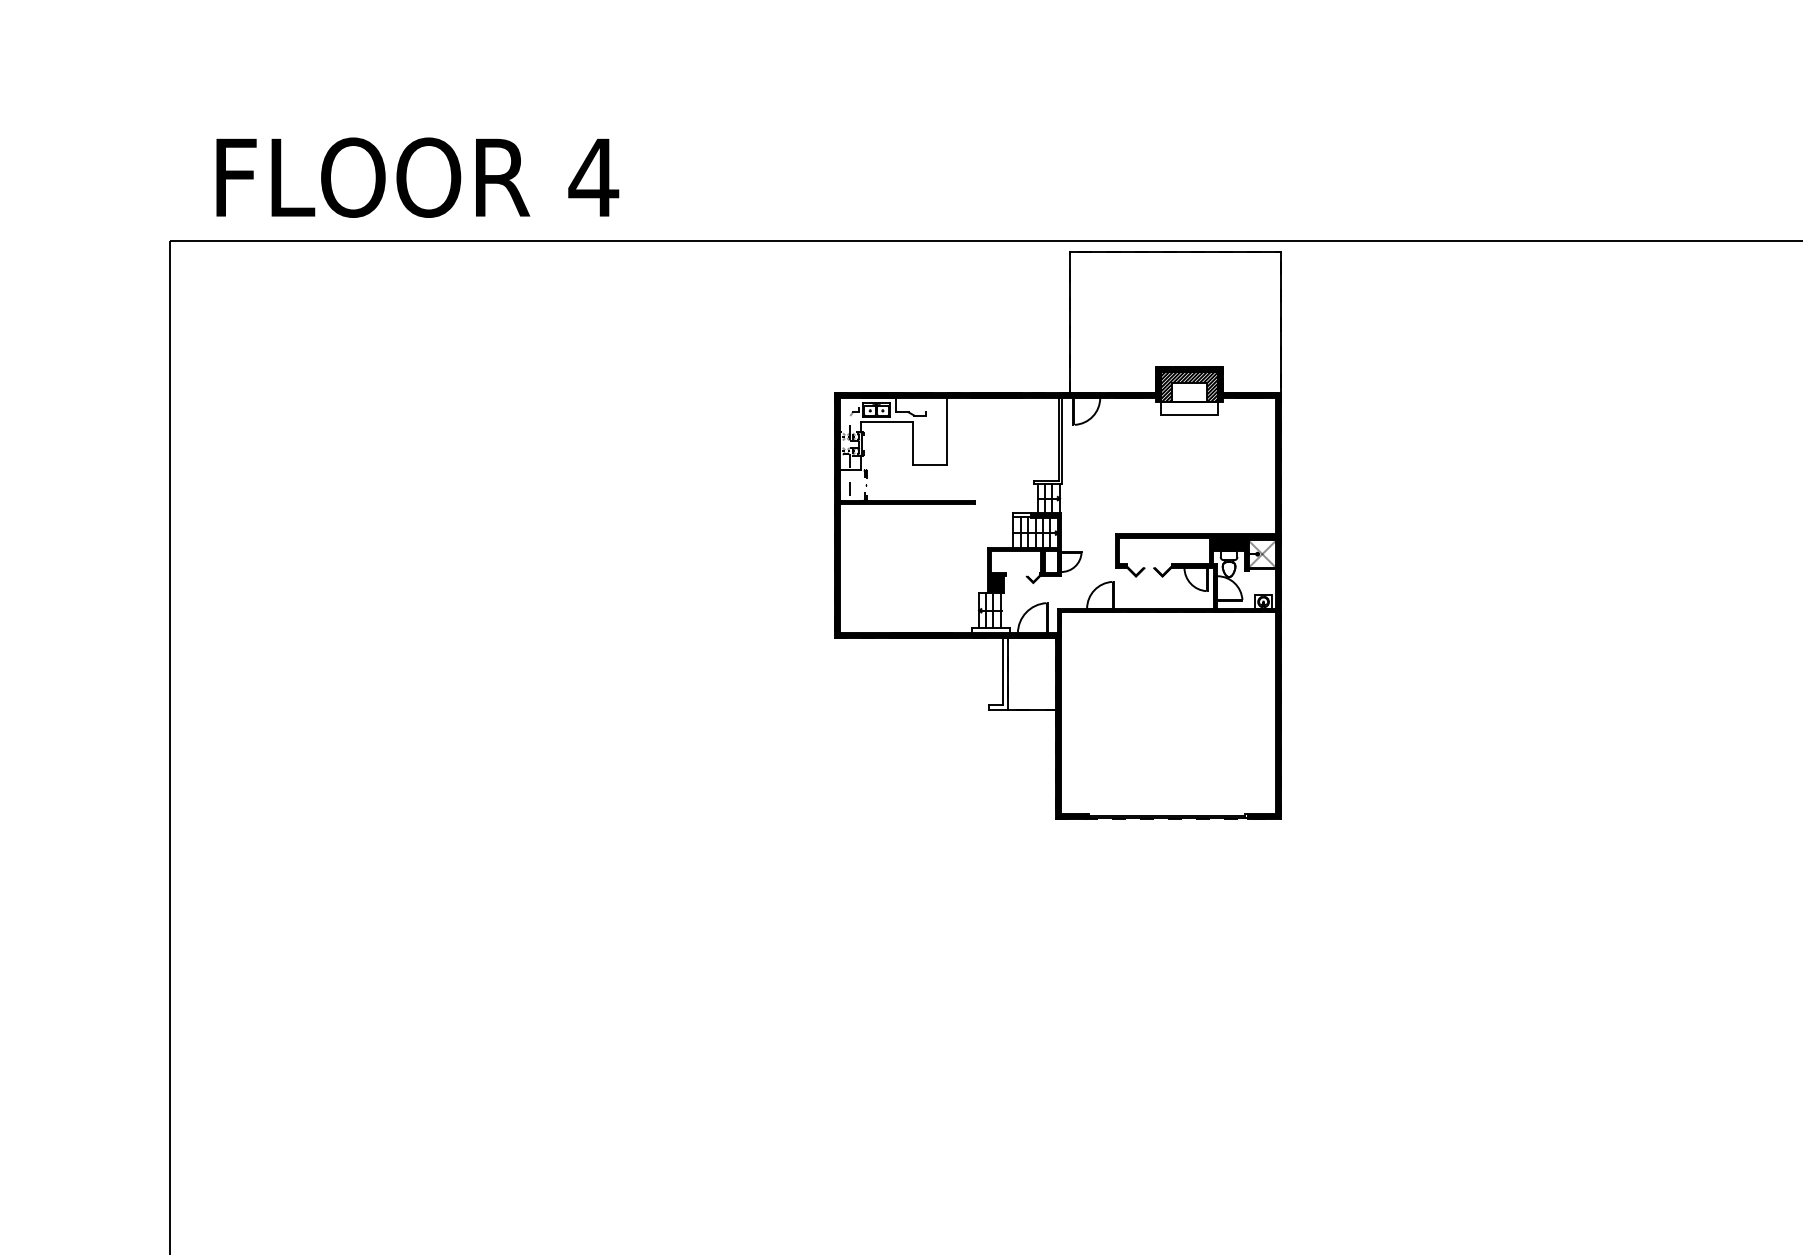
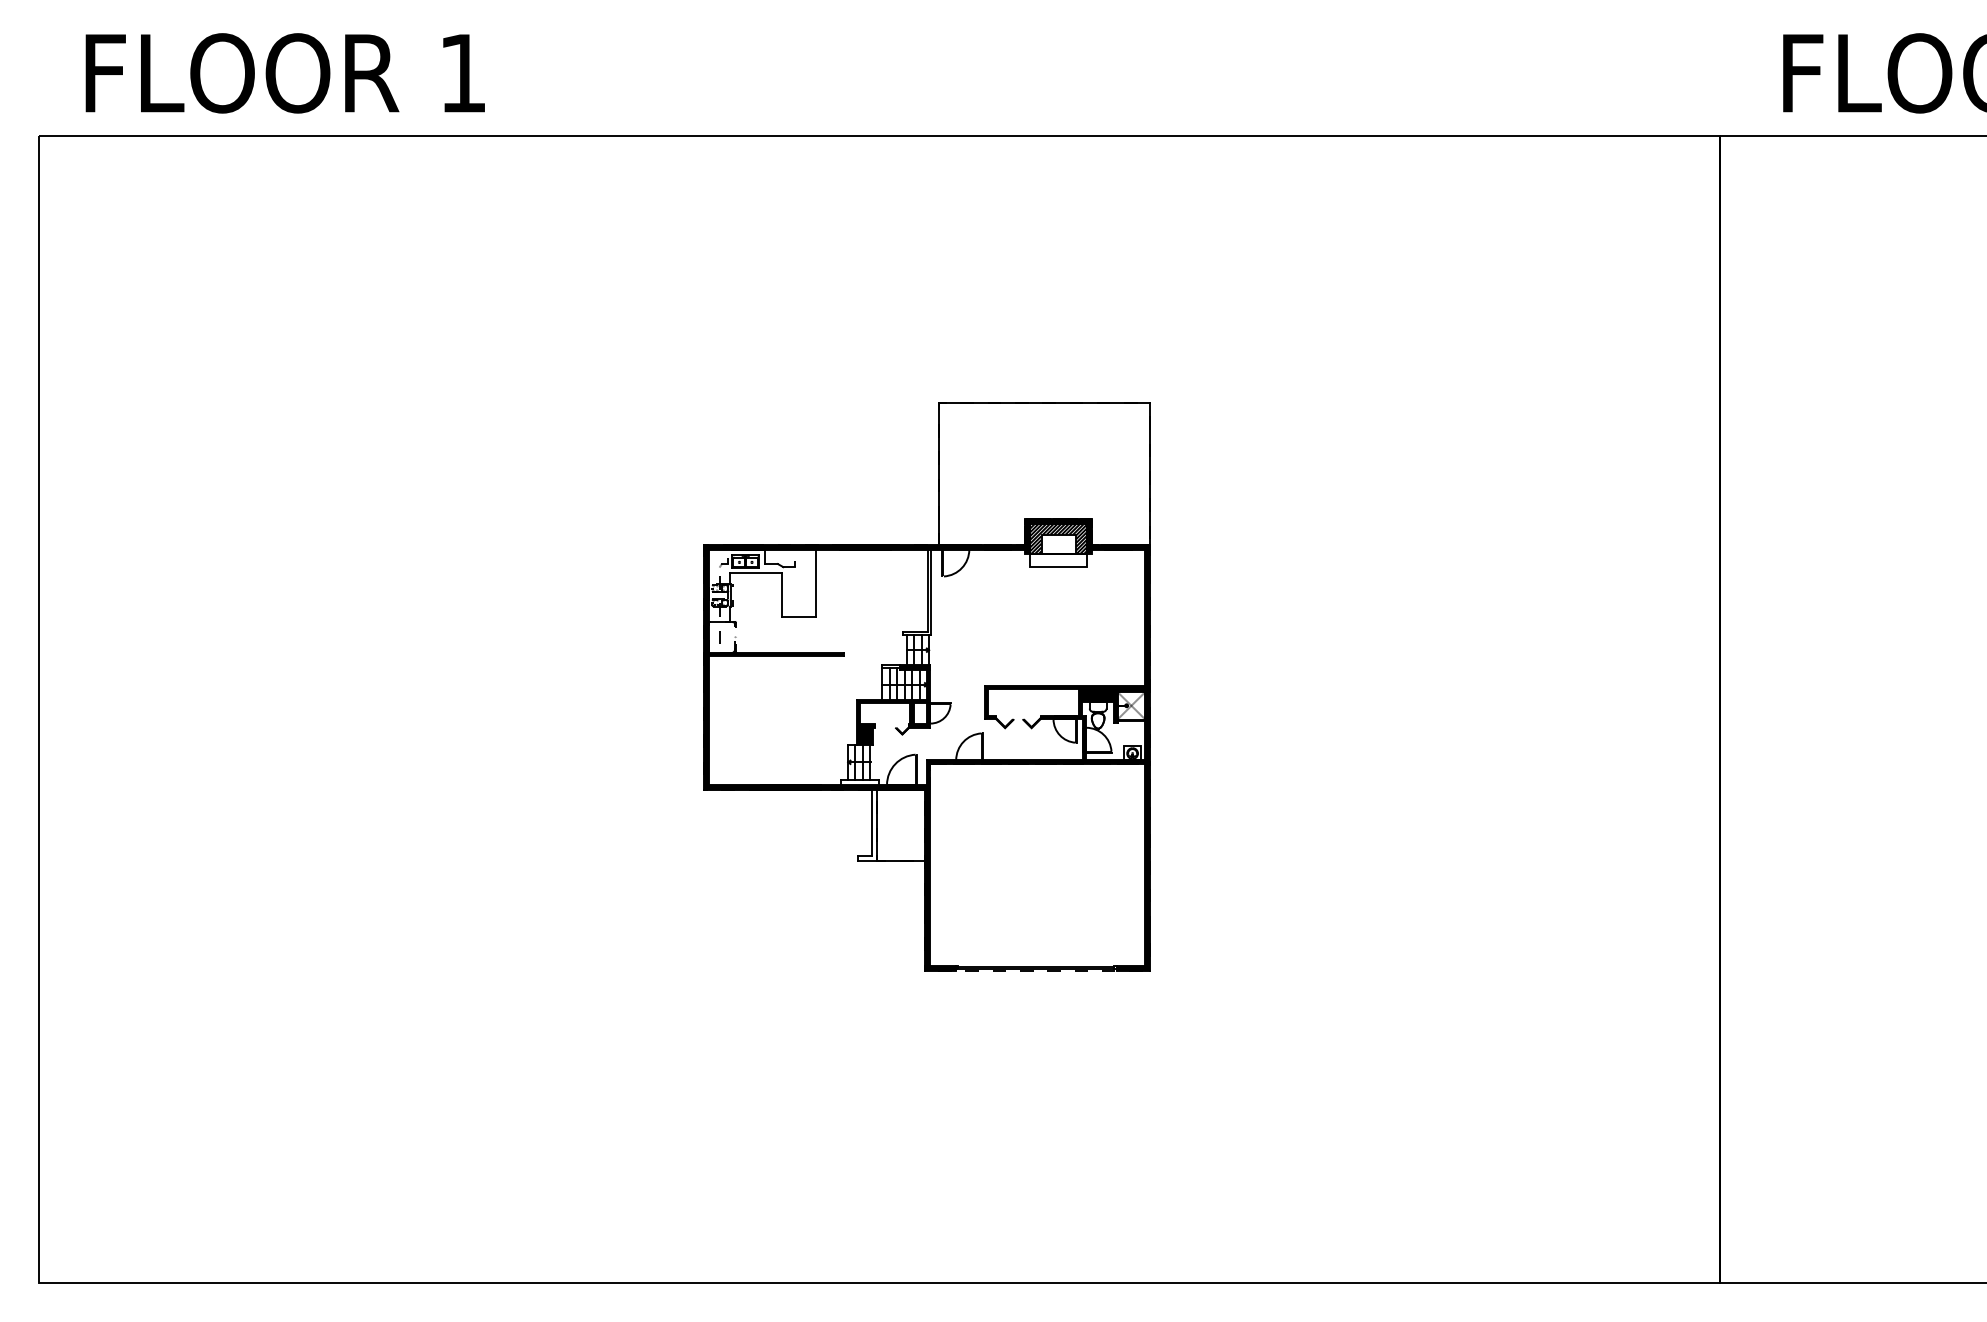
text: (593, 177) -> (462, 73), 4 -> 1
part: (1057, 534) -> (926, 686), moved

